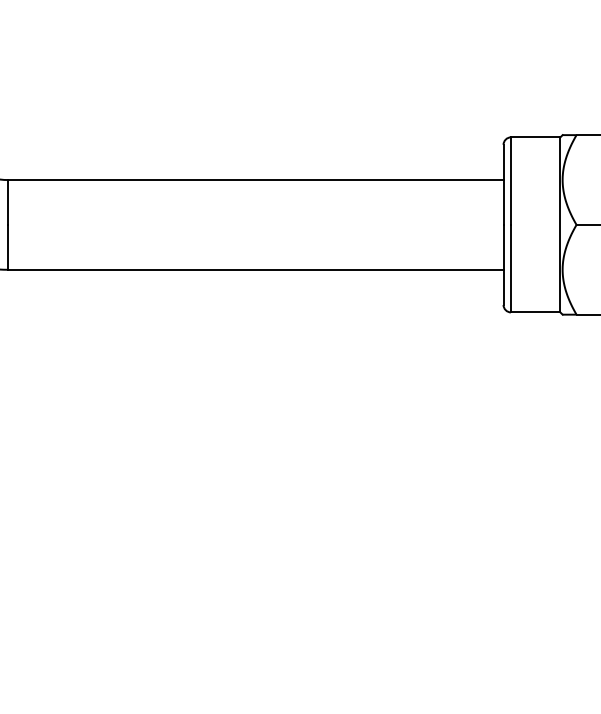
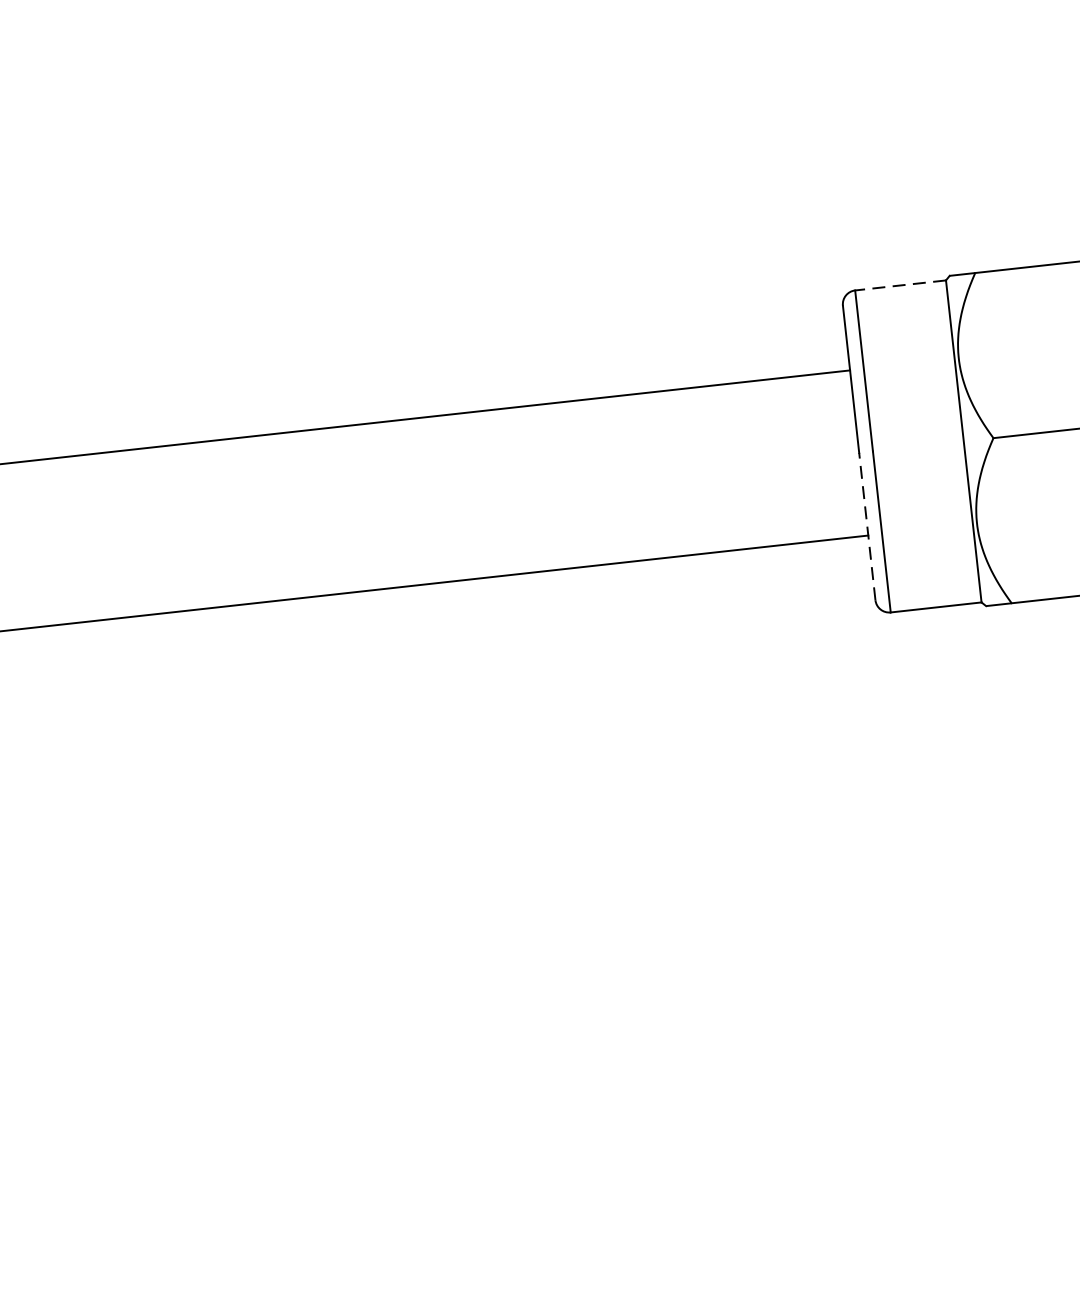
line: (535, 137) -> (900, 285), solid -> dashed
line: (503, 264) -> (867, 525), solid -> dashed

